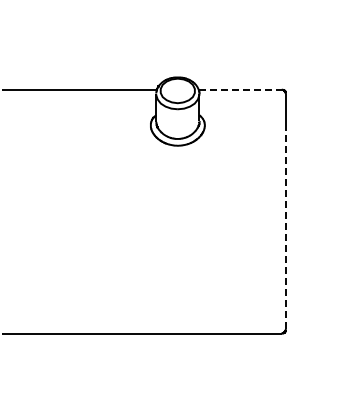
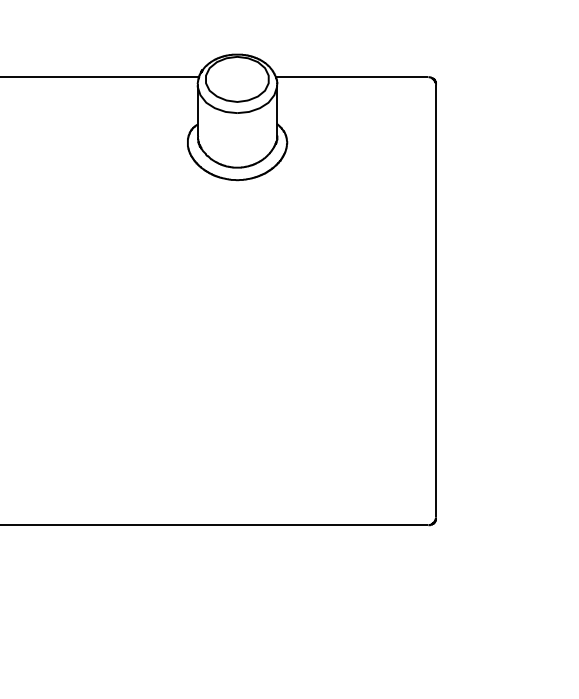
line: (240, 89) -> (352, 76), dashed -> solid
line: (285, 228) -> (435, 332), dashed -> solid

